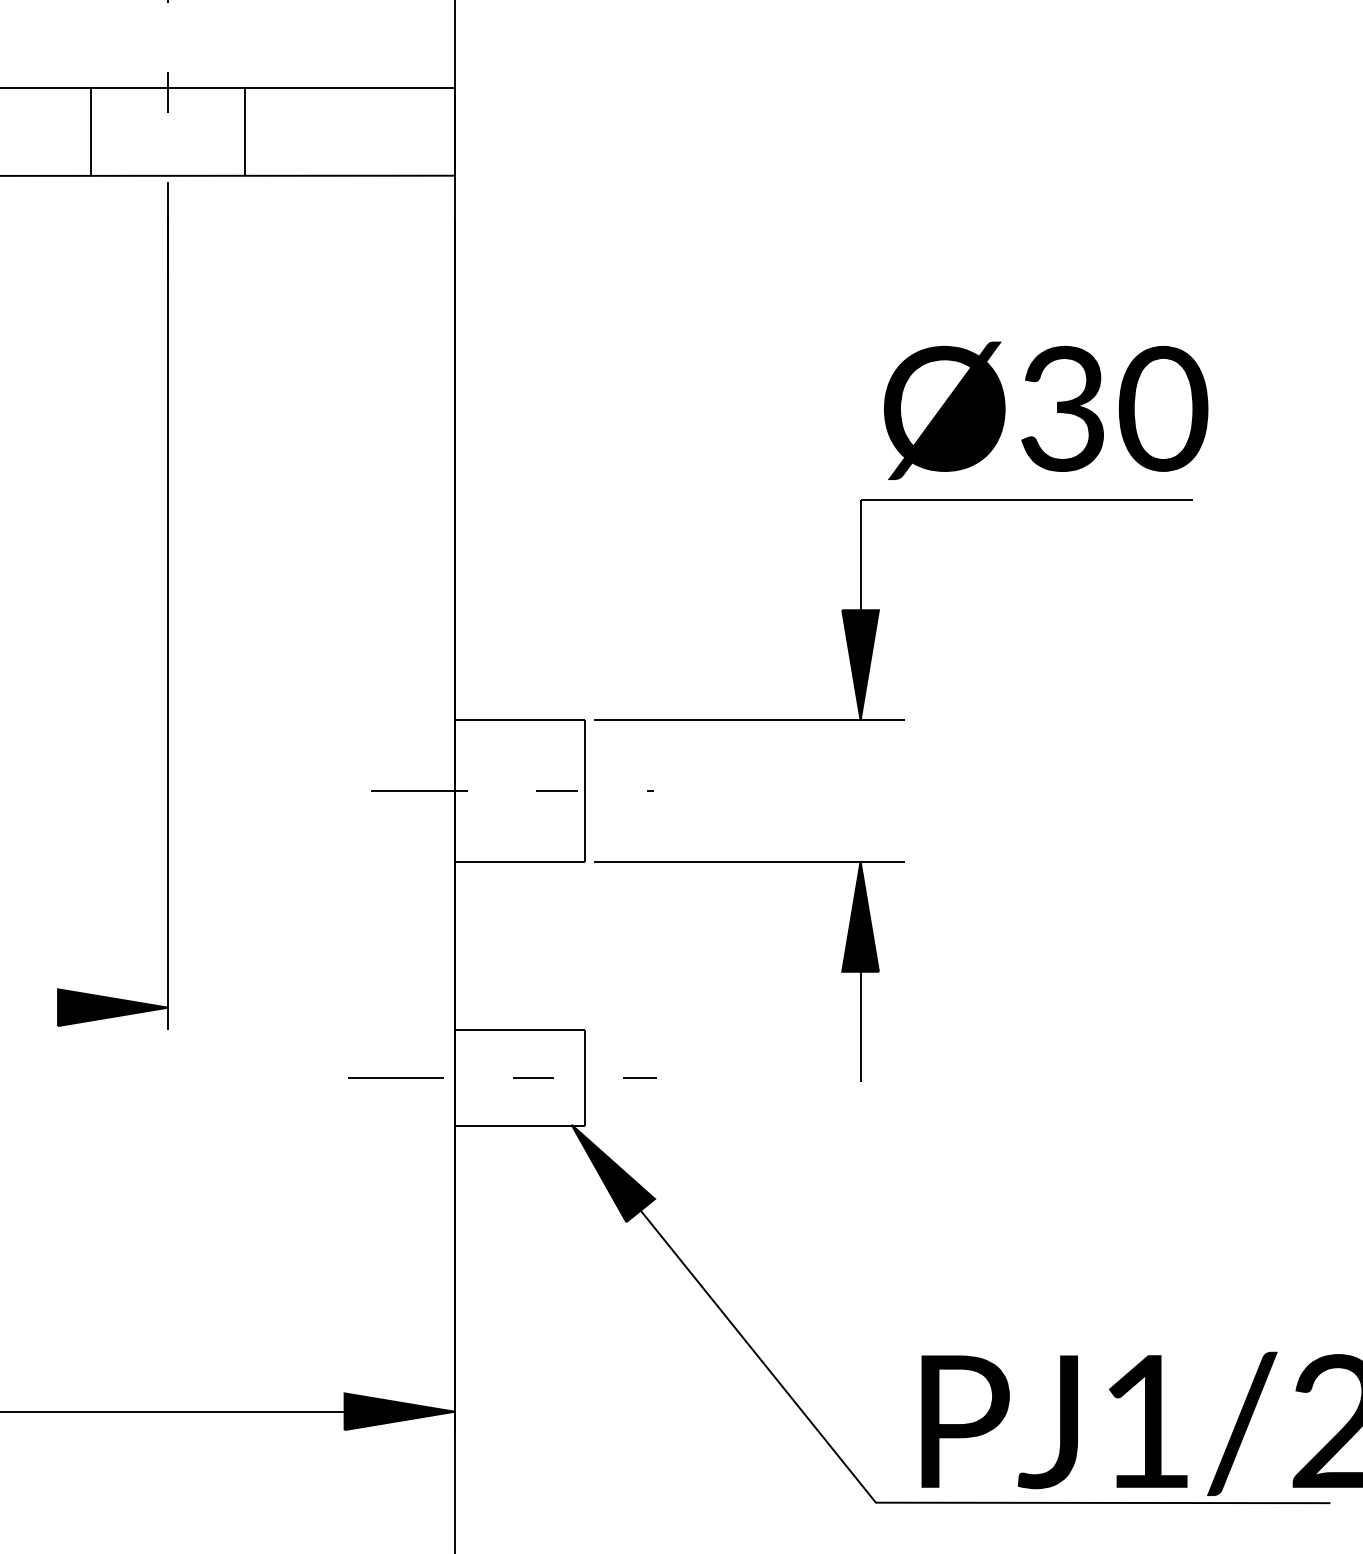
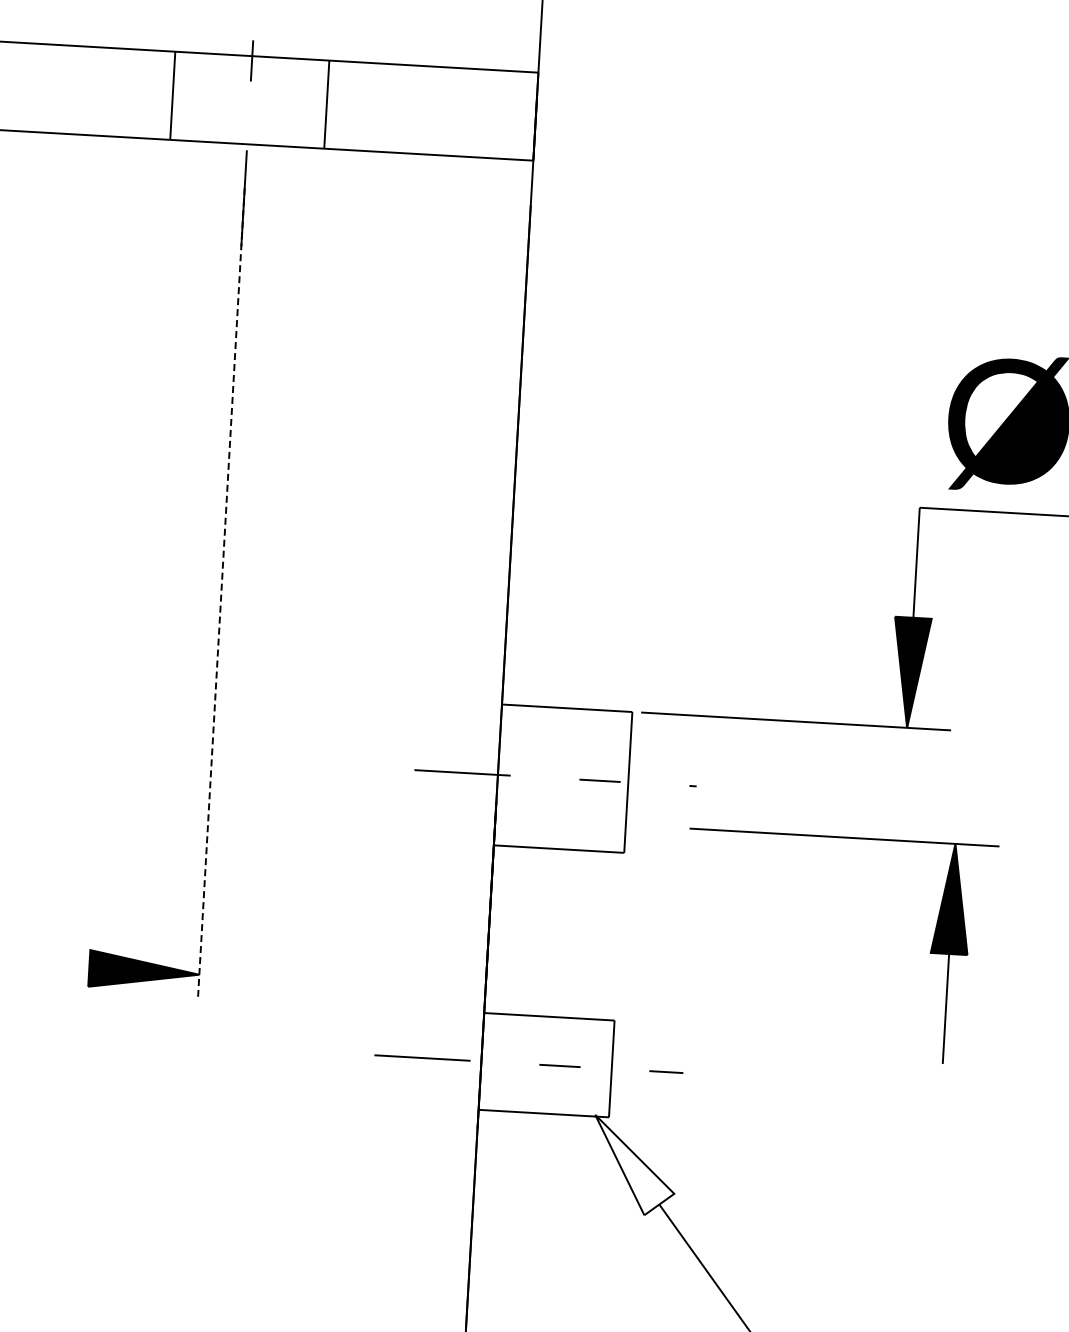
line: (168, 624) -> (221, 592), solid -> dashed
part: (841, 971) -> (930, 952), moved
fill: (613, 1173) -> (634, 1165), removed

